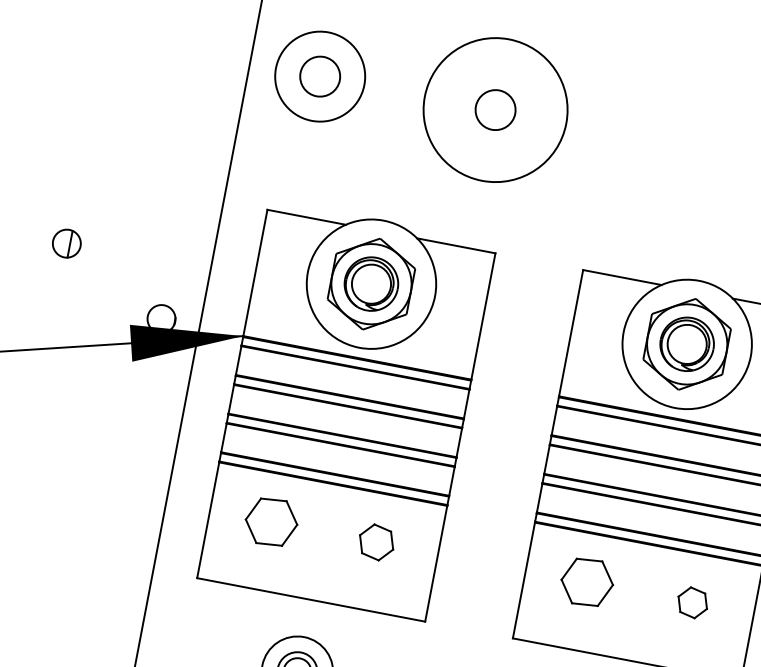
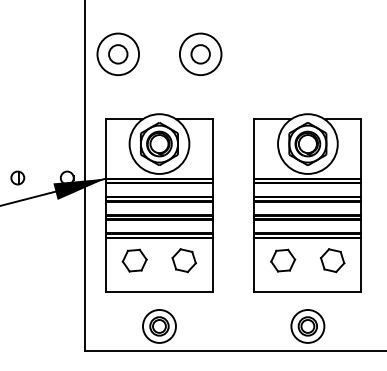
circle: (495, 110) -> (200, 54), size x0.62
part: (66, 242) -> (17, 177), moved
part: (375, 541) -> (183, 260), size x1.43
part: (692, 602) -> (332, 260), size x1.67

